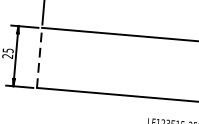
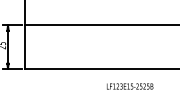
line: (40, 57) -> (25, 46), dashed -> solid

